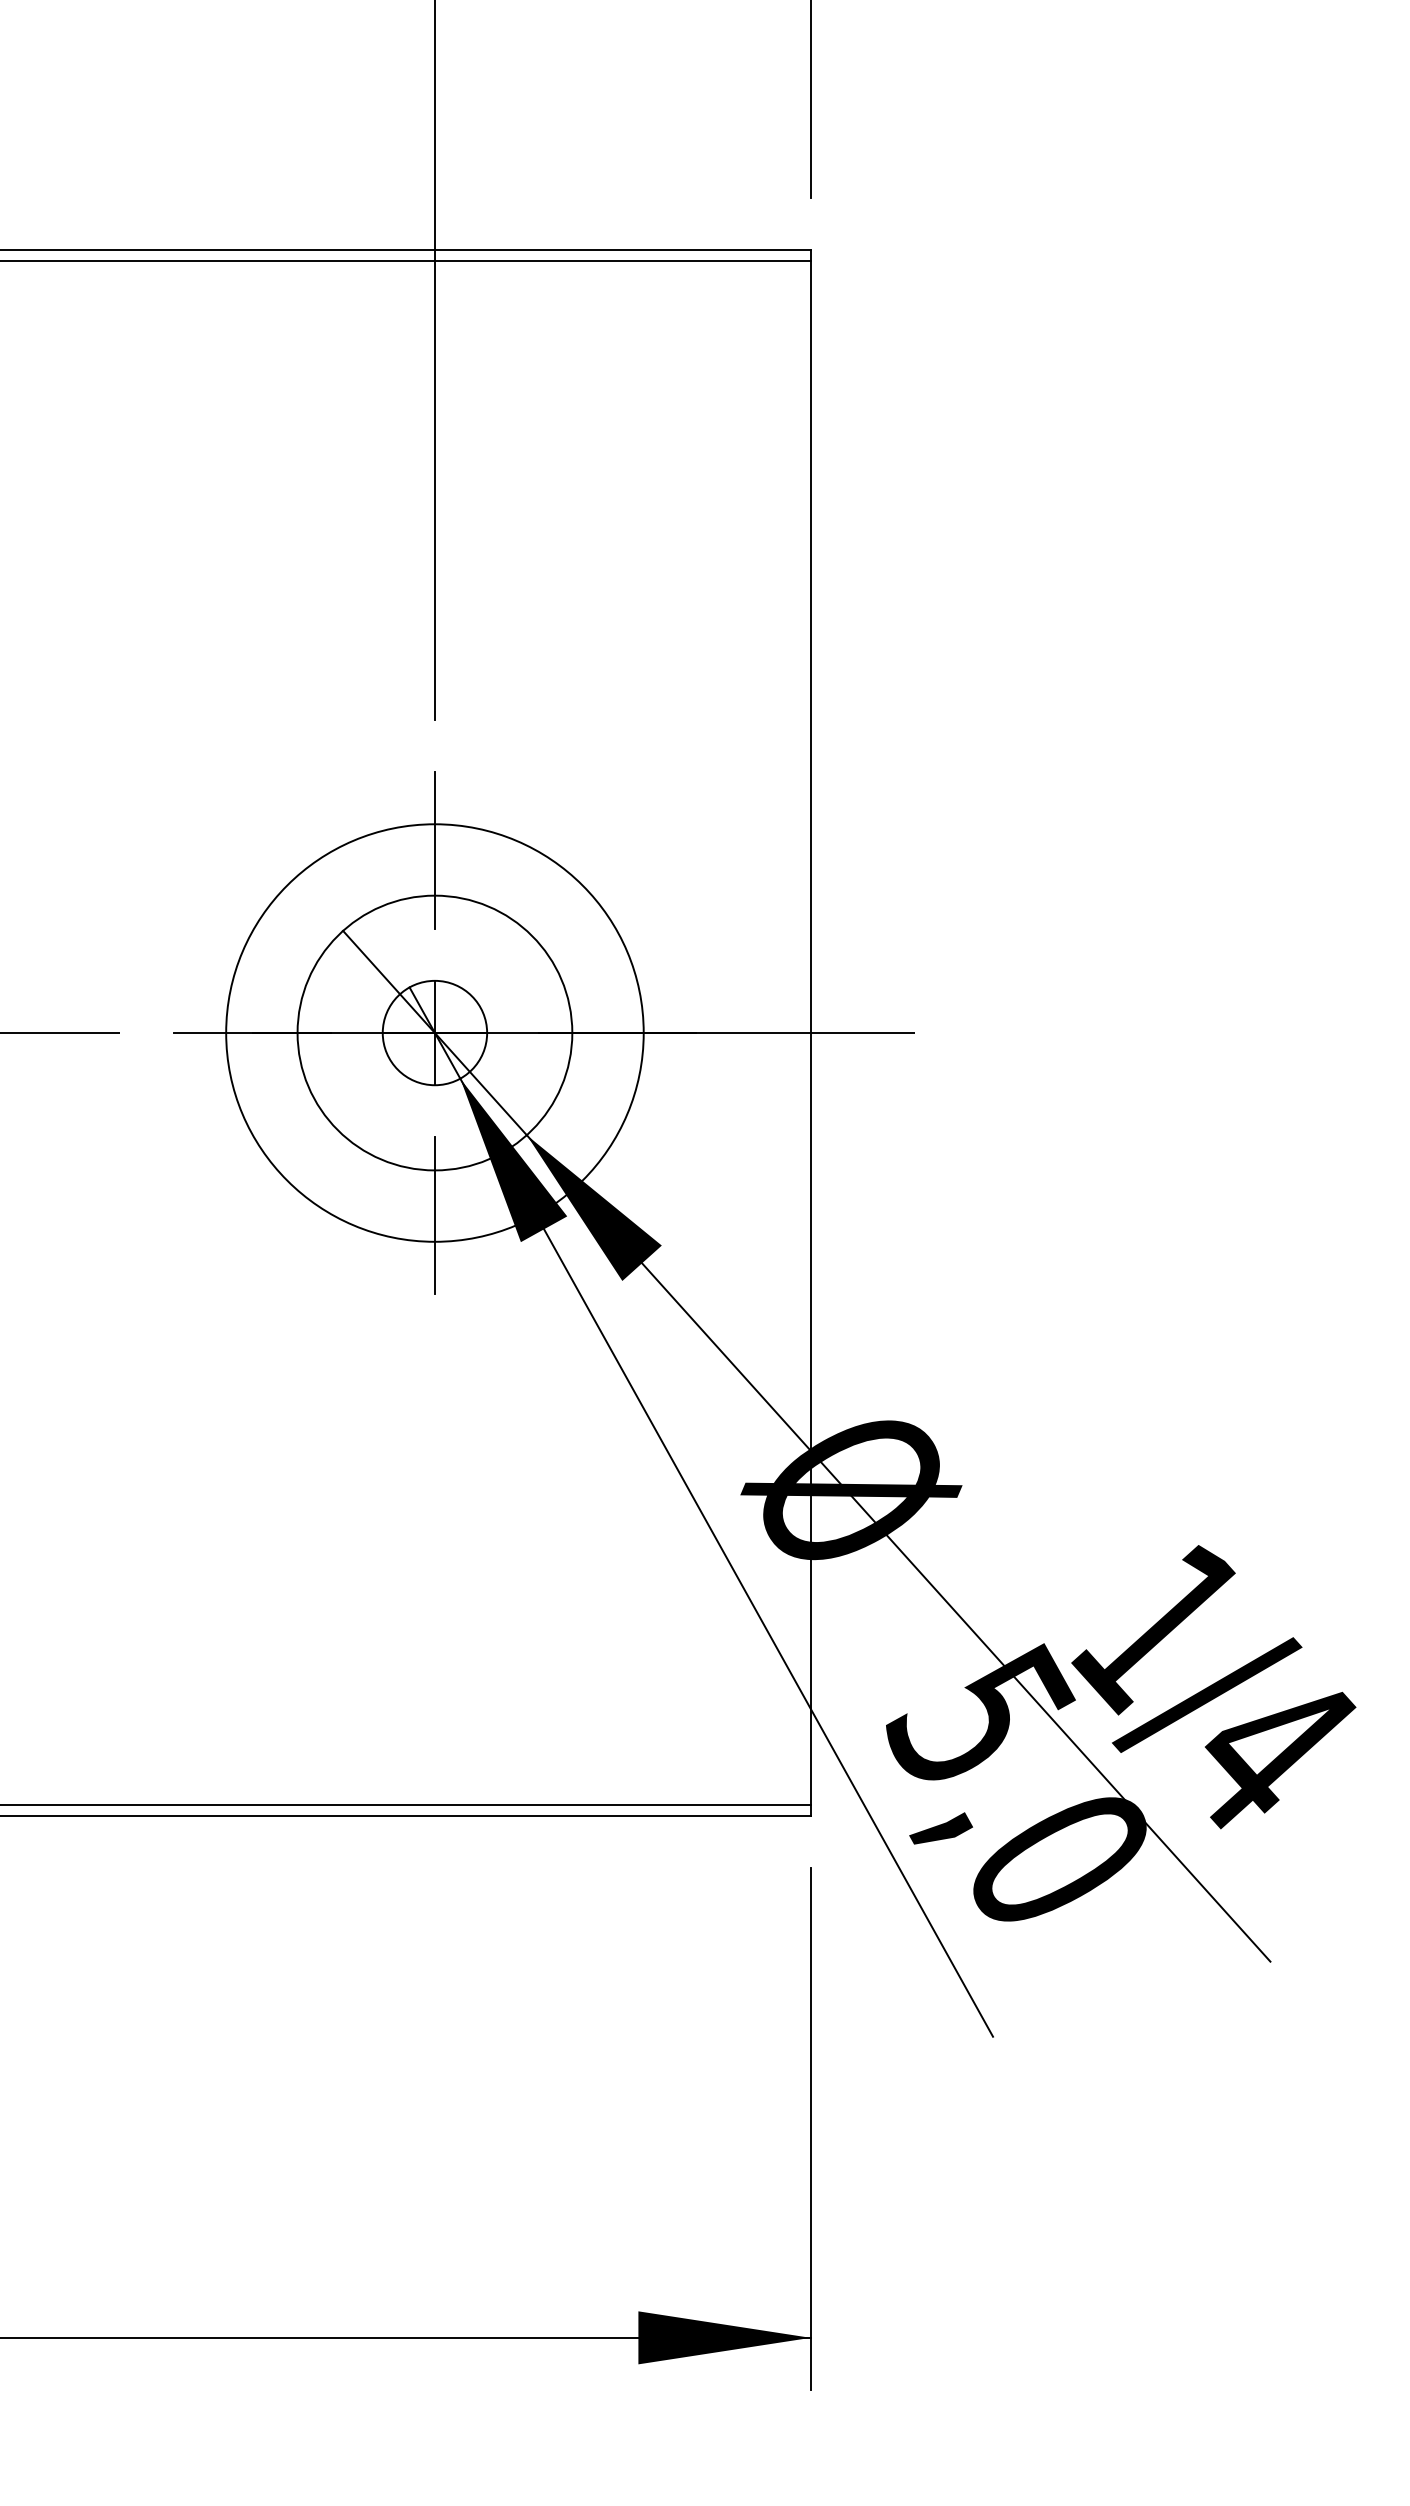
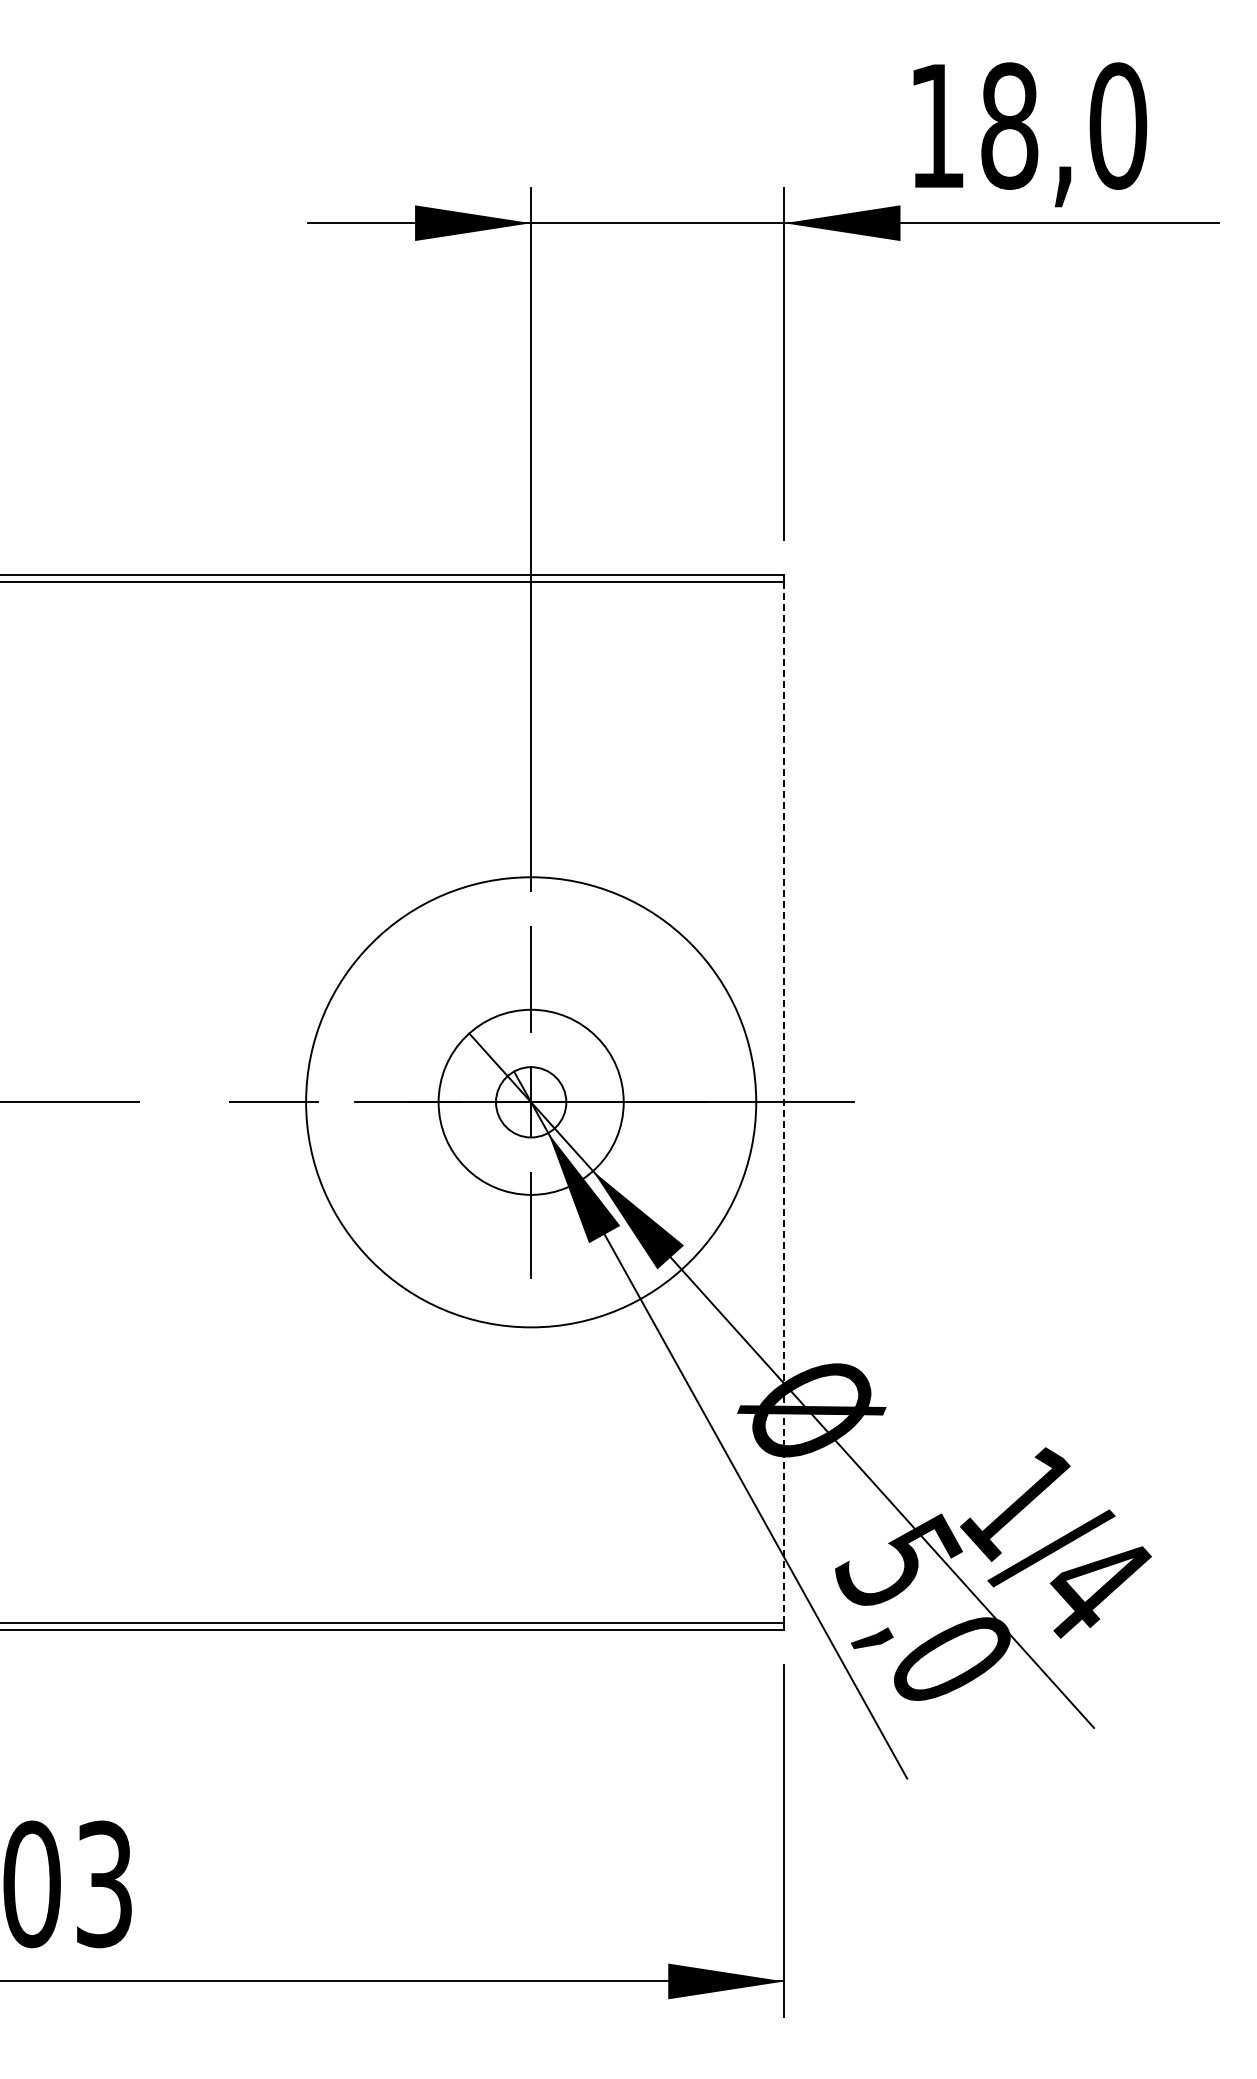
circle: (433, 1031) -> (530, 1101), size x1.6
line: (810, 1033) -> (784, 1102), solid -> dashed

